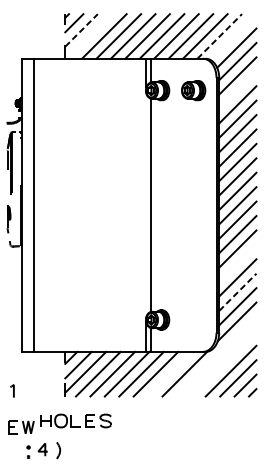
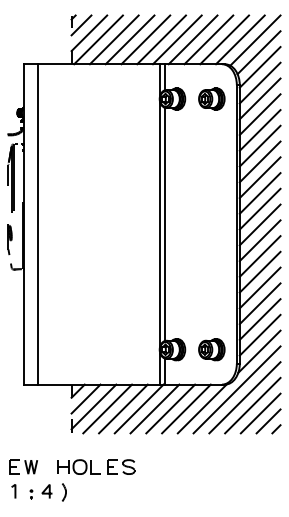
line: (81, 29) -> (89, 32), dashed -> solid
line: (89, 36) -> (98, 39), added
line: (219, 36) -> (240, 39), dashed -> solid
line: (233, 37) -> (255, 40), added
line: (237, 90) -> (259, 98), added
line: (146, 205) -> (160, 224), added
line: (237, 263) -> (259, 287), added
line: (238, 292) -> (260, 319), dashed -> solid
part: (193, 319) -> (211, 349), added
line: (216, 356) -> (236, 389), added
line: (223, 363) -> (244, 397), added
line: (170, 373) -> (186, 408), added
part: (12, 391) -> (13, 491), moved
part: (76, 420) -> (96, 466), moved
part: (28, 452) -> (31, 494), size x0.62

